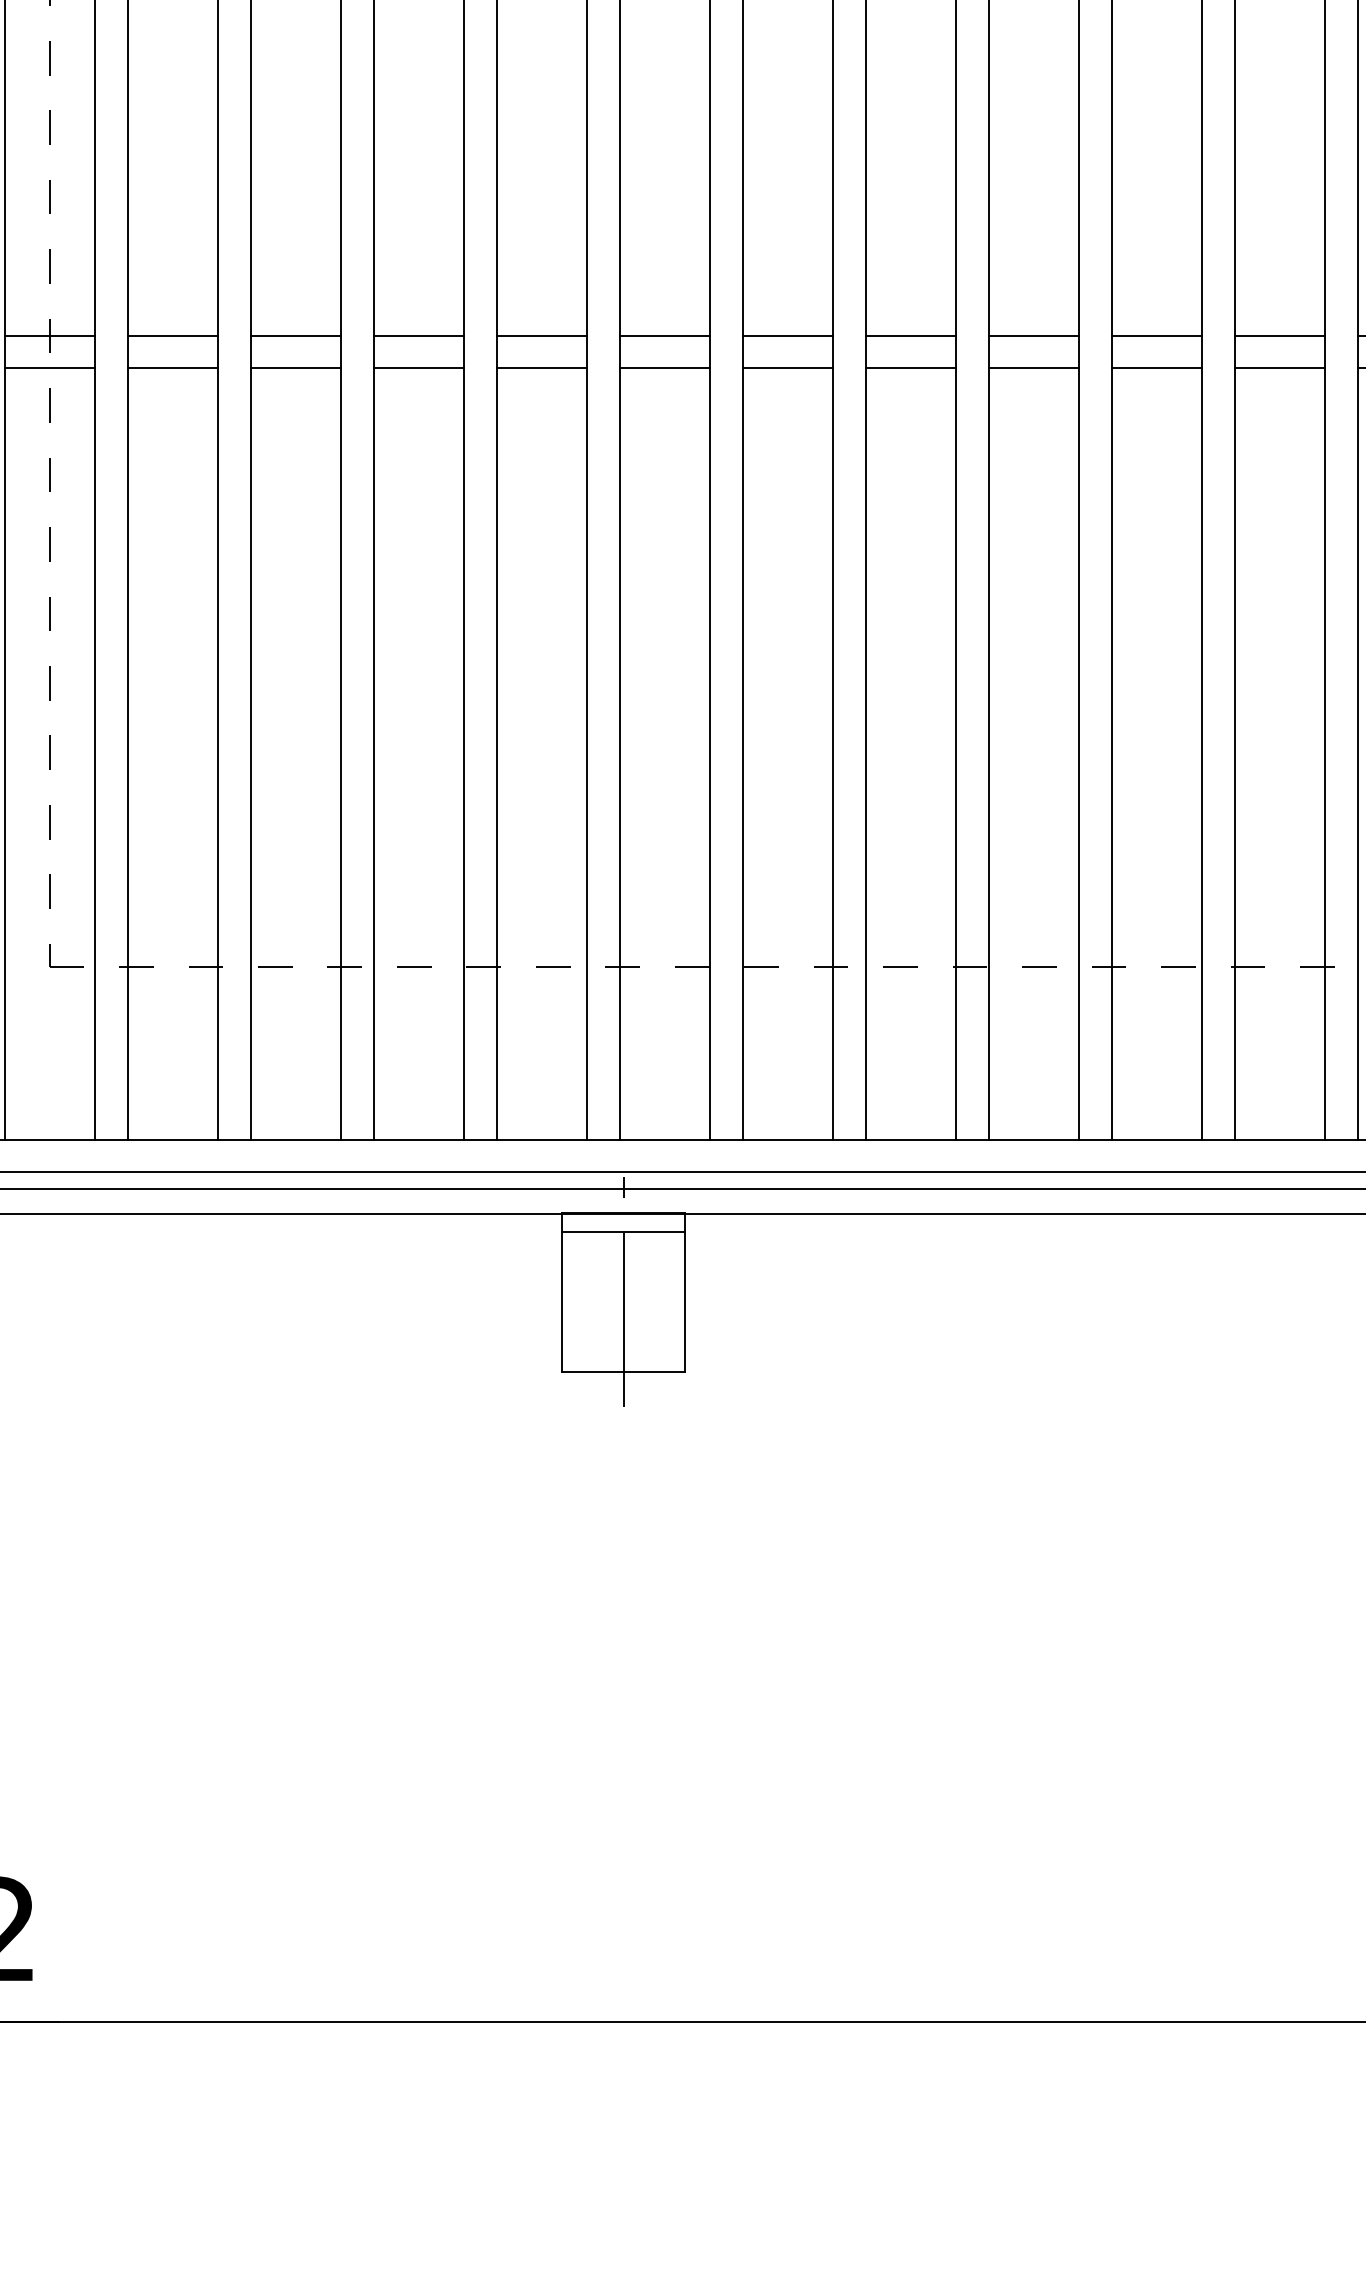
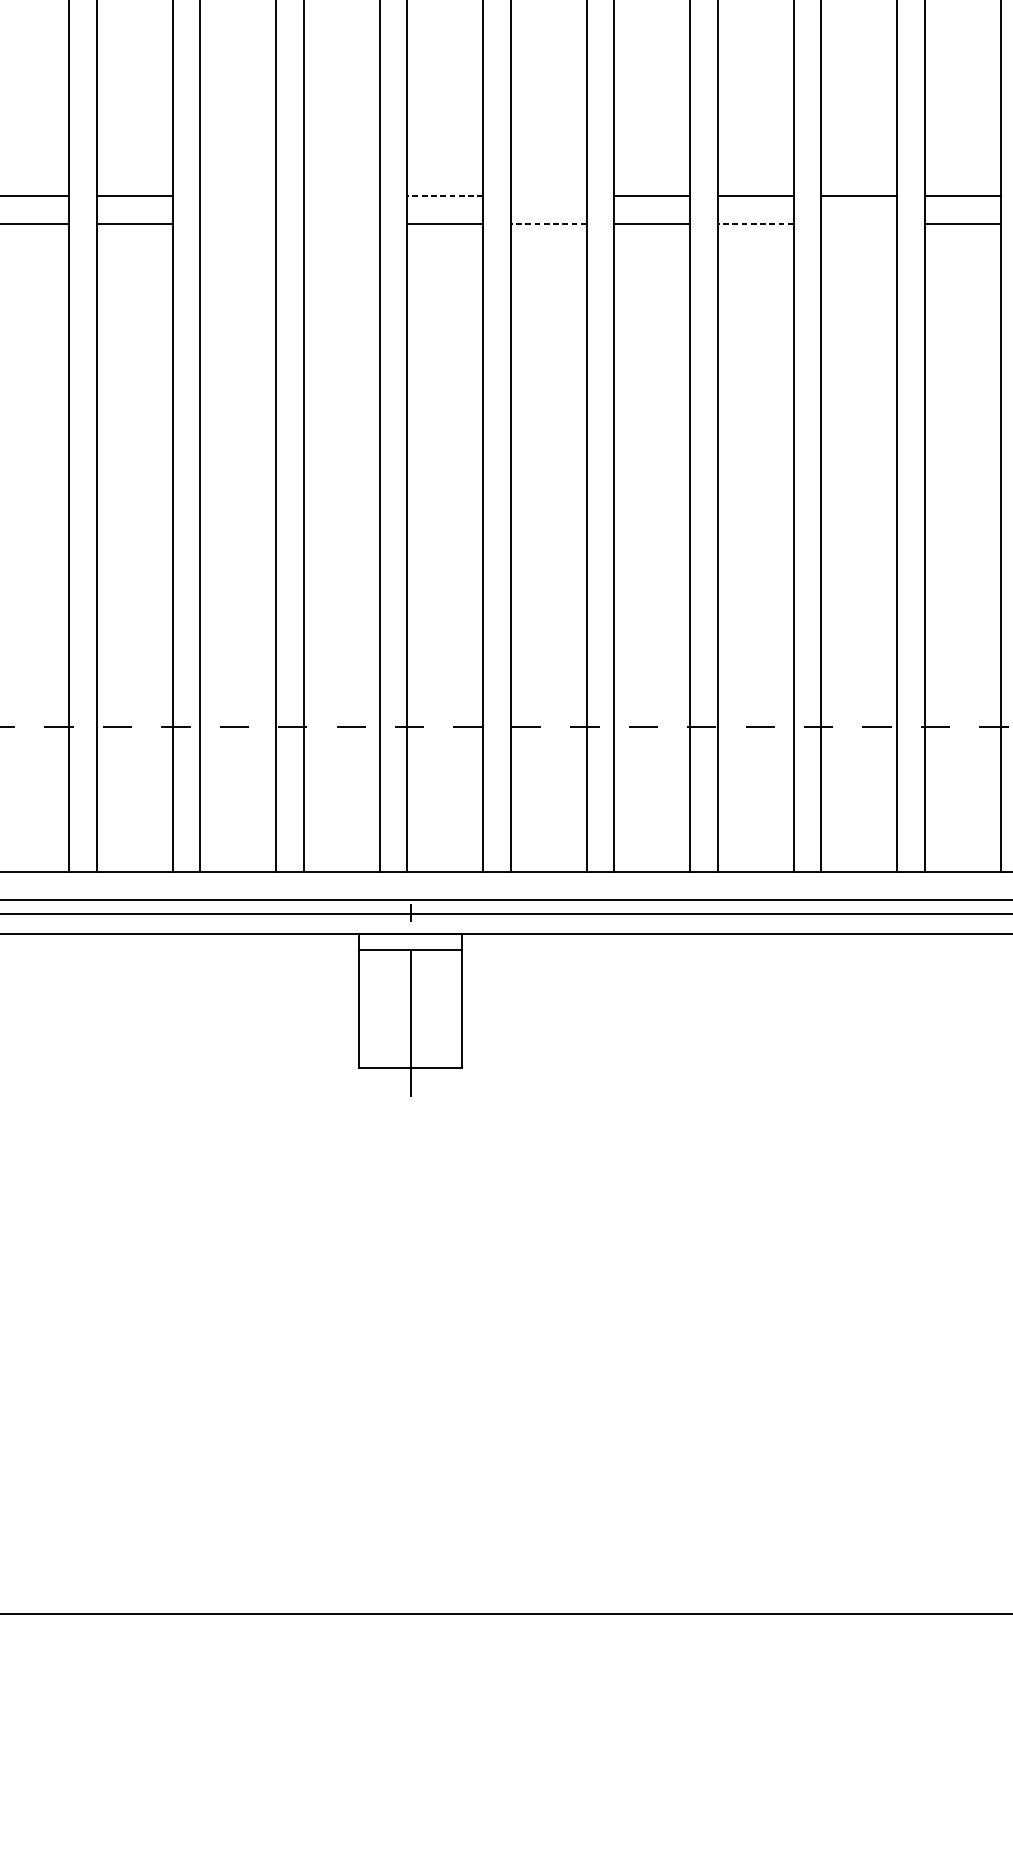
line: (418, 335) -> (237, 195), removed
line: (541, 335) -> (341, 195), removed
line: (664, 335) -> (444, 195), solid -> dashed
line: (787, 335) -> (548, 195), removed
line: (418, 368) -> (237, 223), removed
line: (541, 368) -> (341, 223), removed
line: (787, 368) -> (548, 223), solid -> dashed
line: (1033, 368) -> (755, 223), solid -> dashed
line: (1157, 368) -> (859, 223), removed

